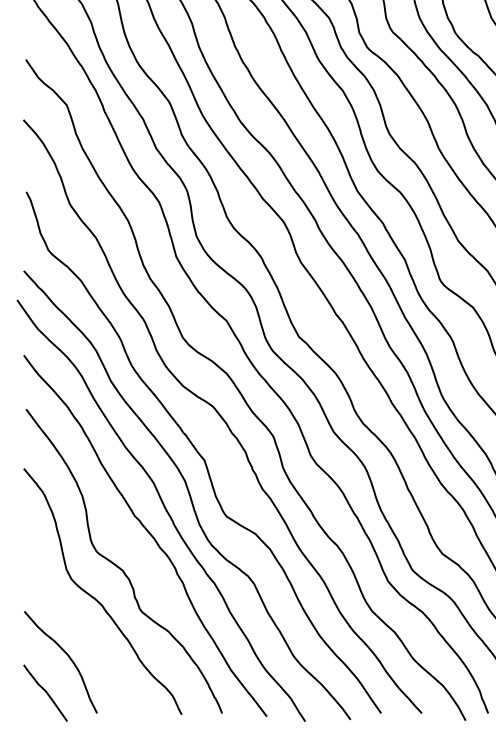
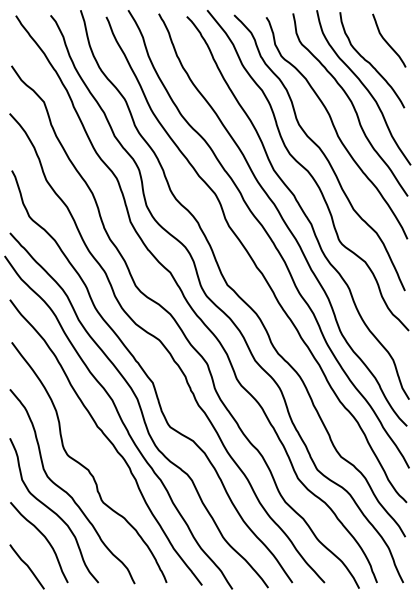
curve: (78, 621) -> (53, 510), added

